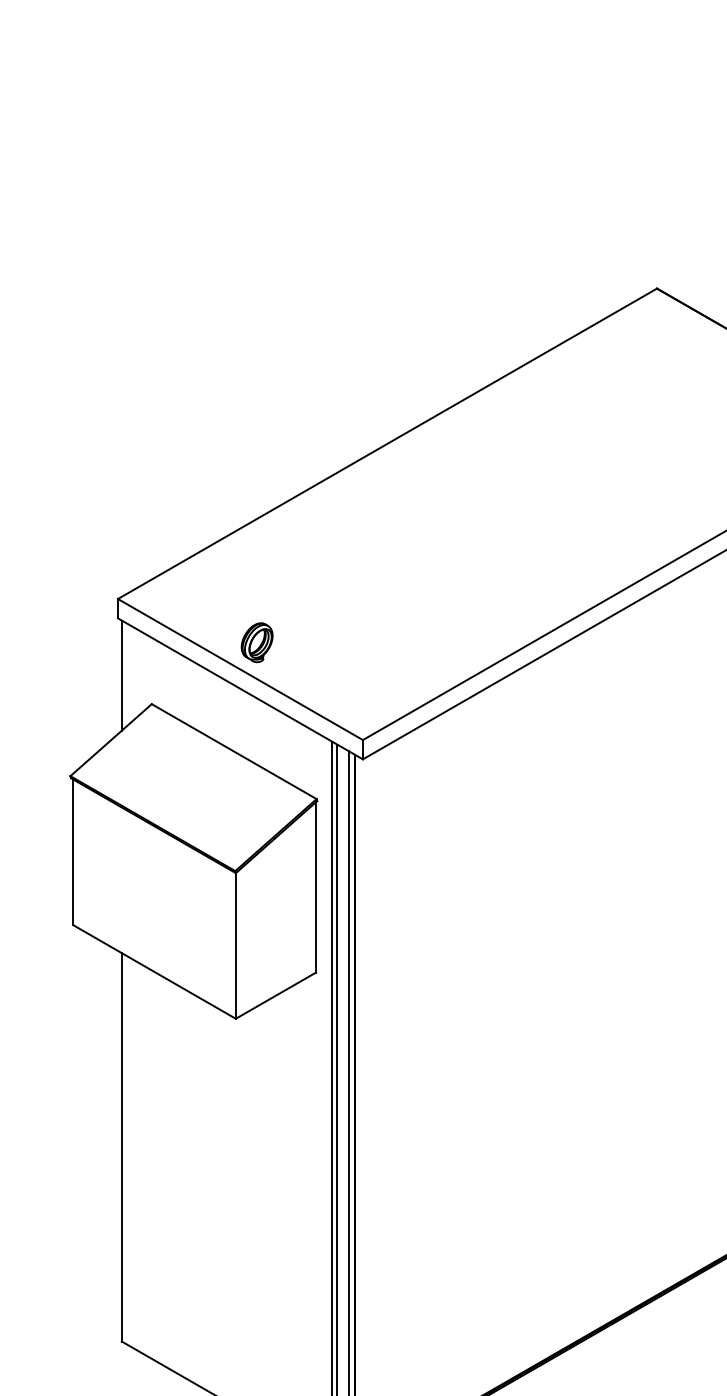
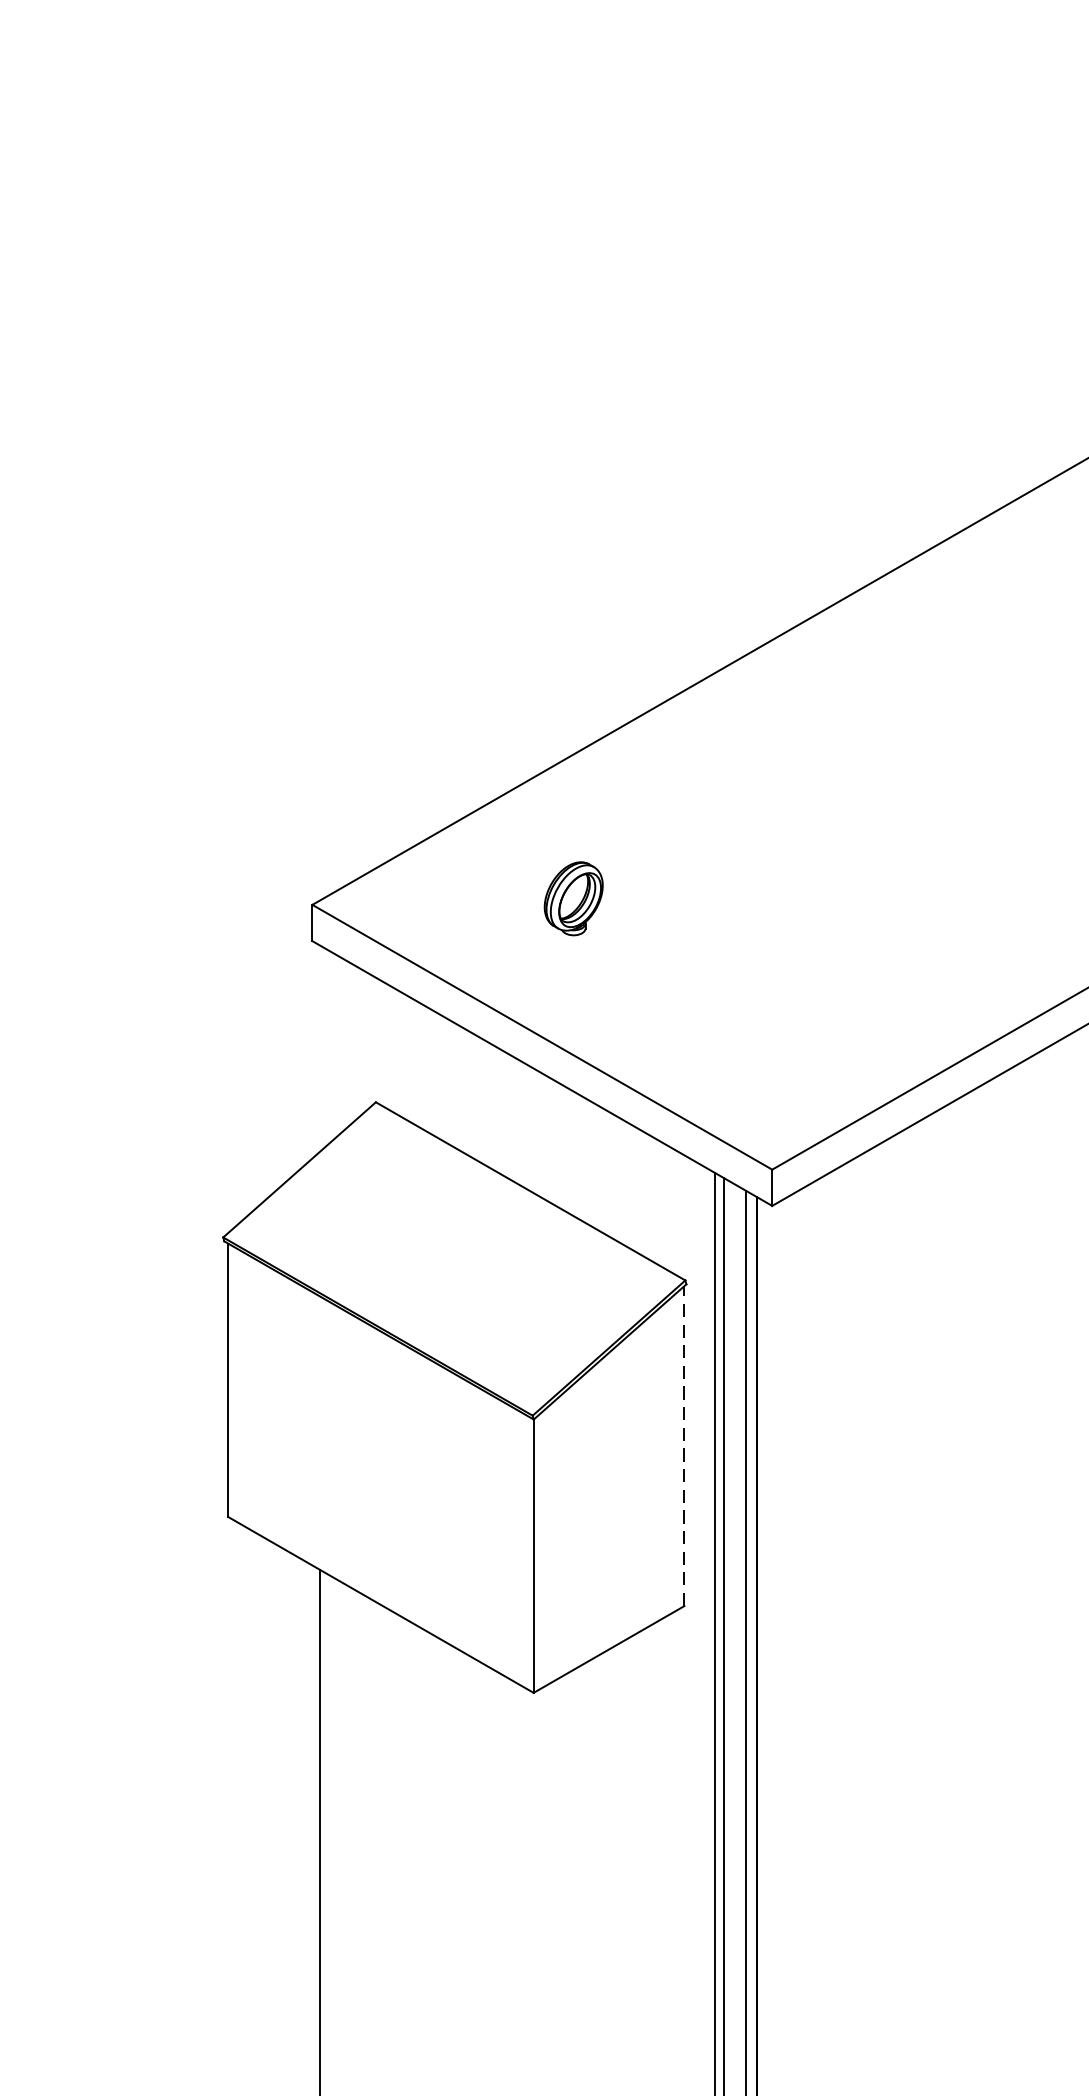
part: (256, 642) -> (572, 898), moved
line: (121, 675) -> (319, 1048), removed
line: (316, 886) -> (685, 1444), solid -> dashed

